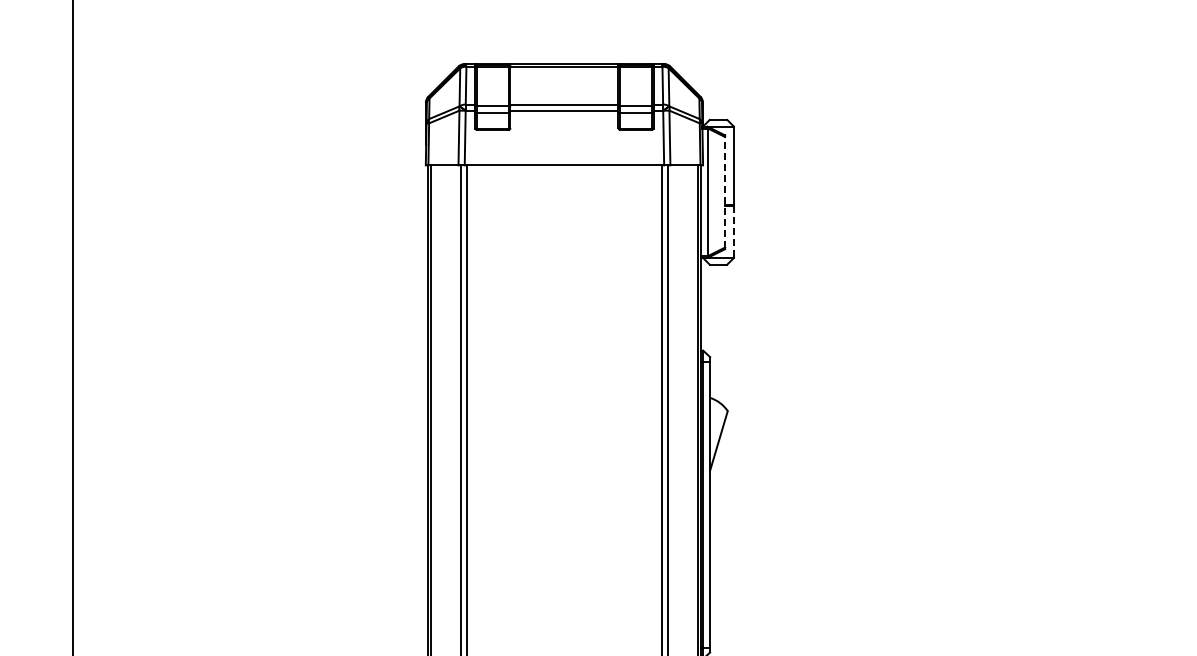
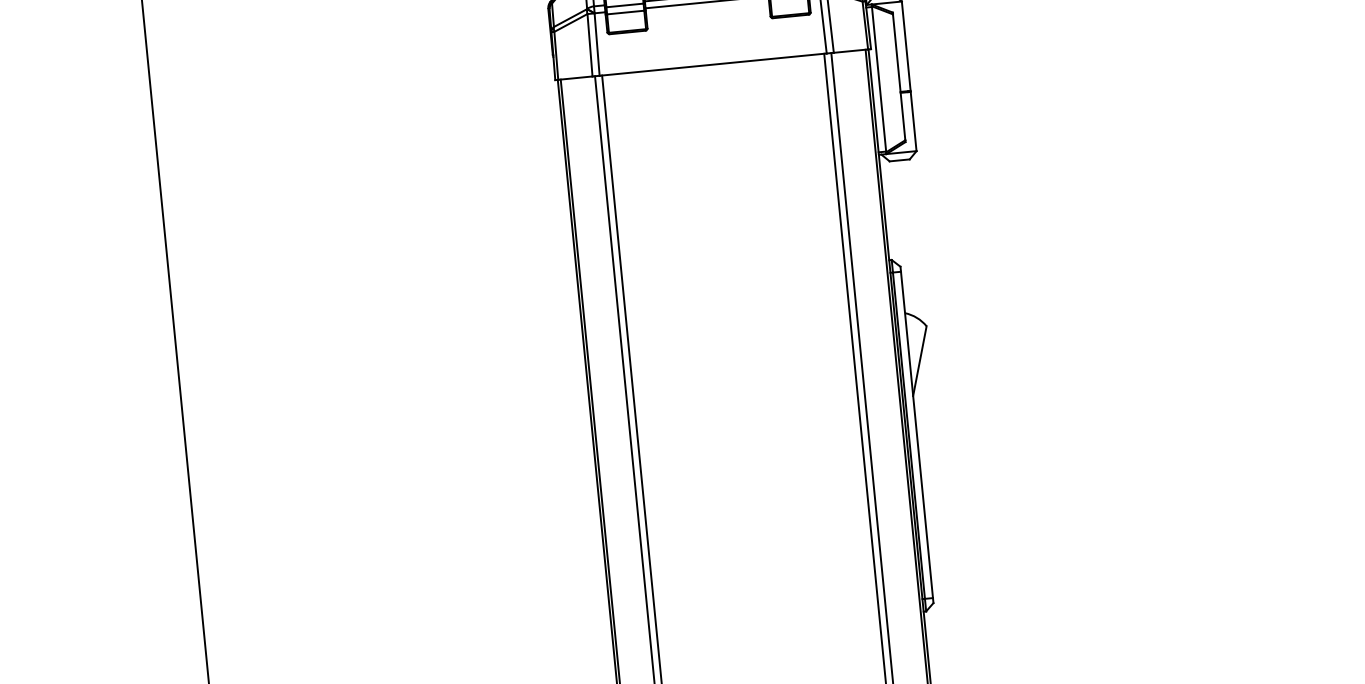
line: (725, 191) -> (899, 76), dashed -> solid
line: (733, 232) -> (913, 122), dashed -> solid

